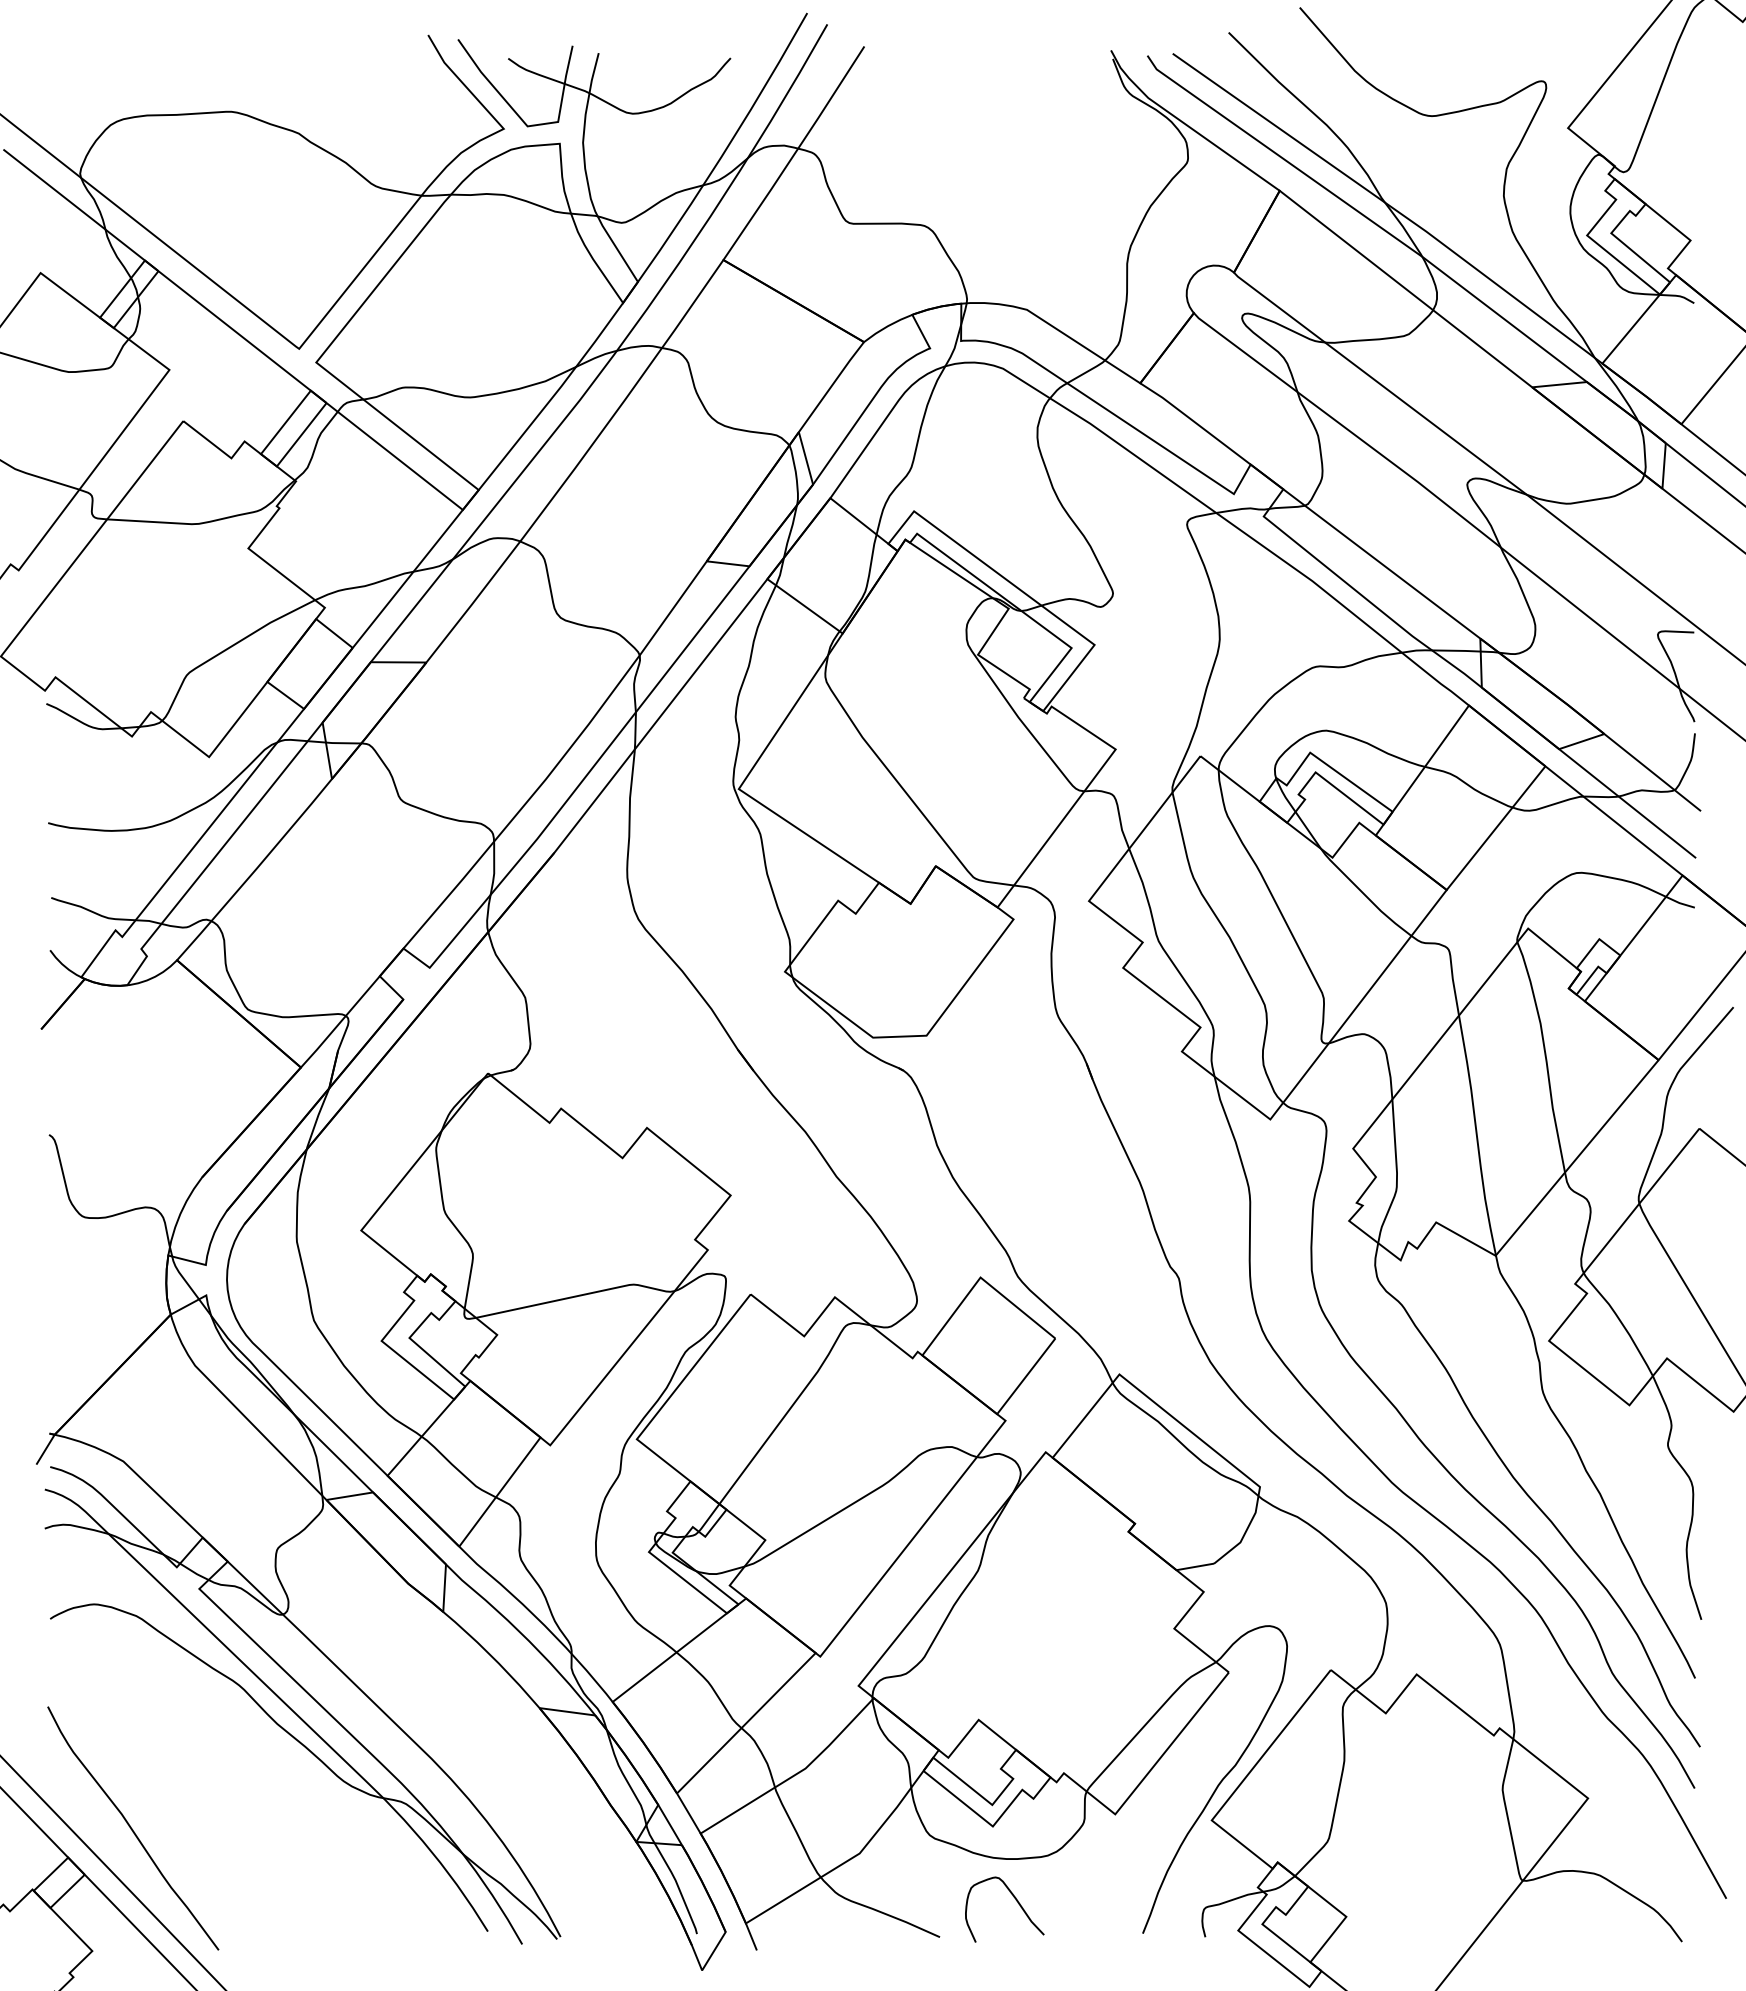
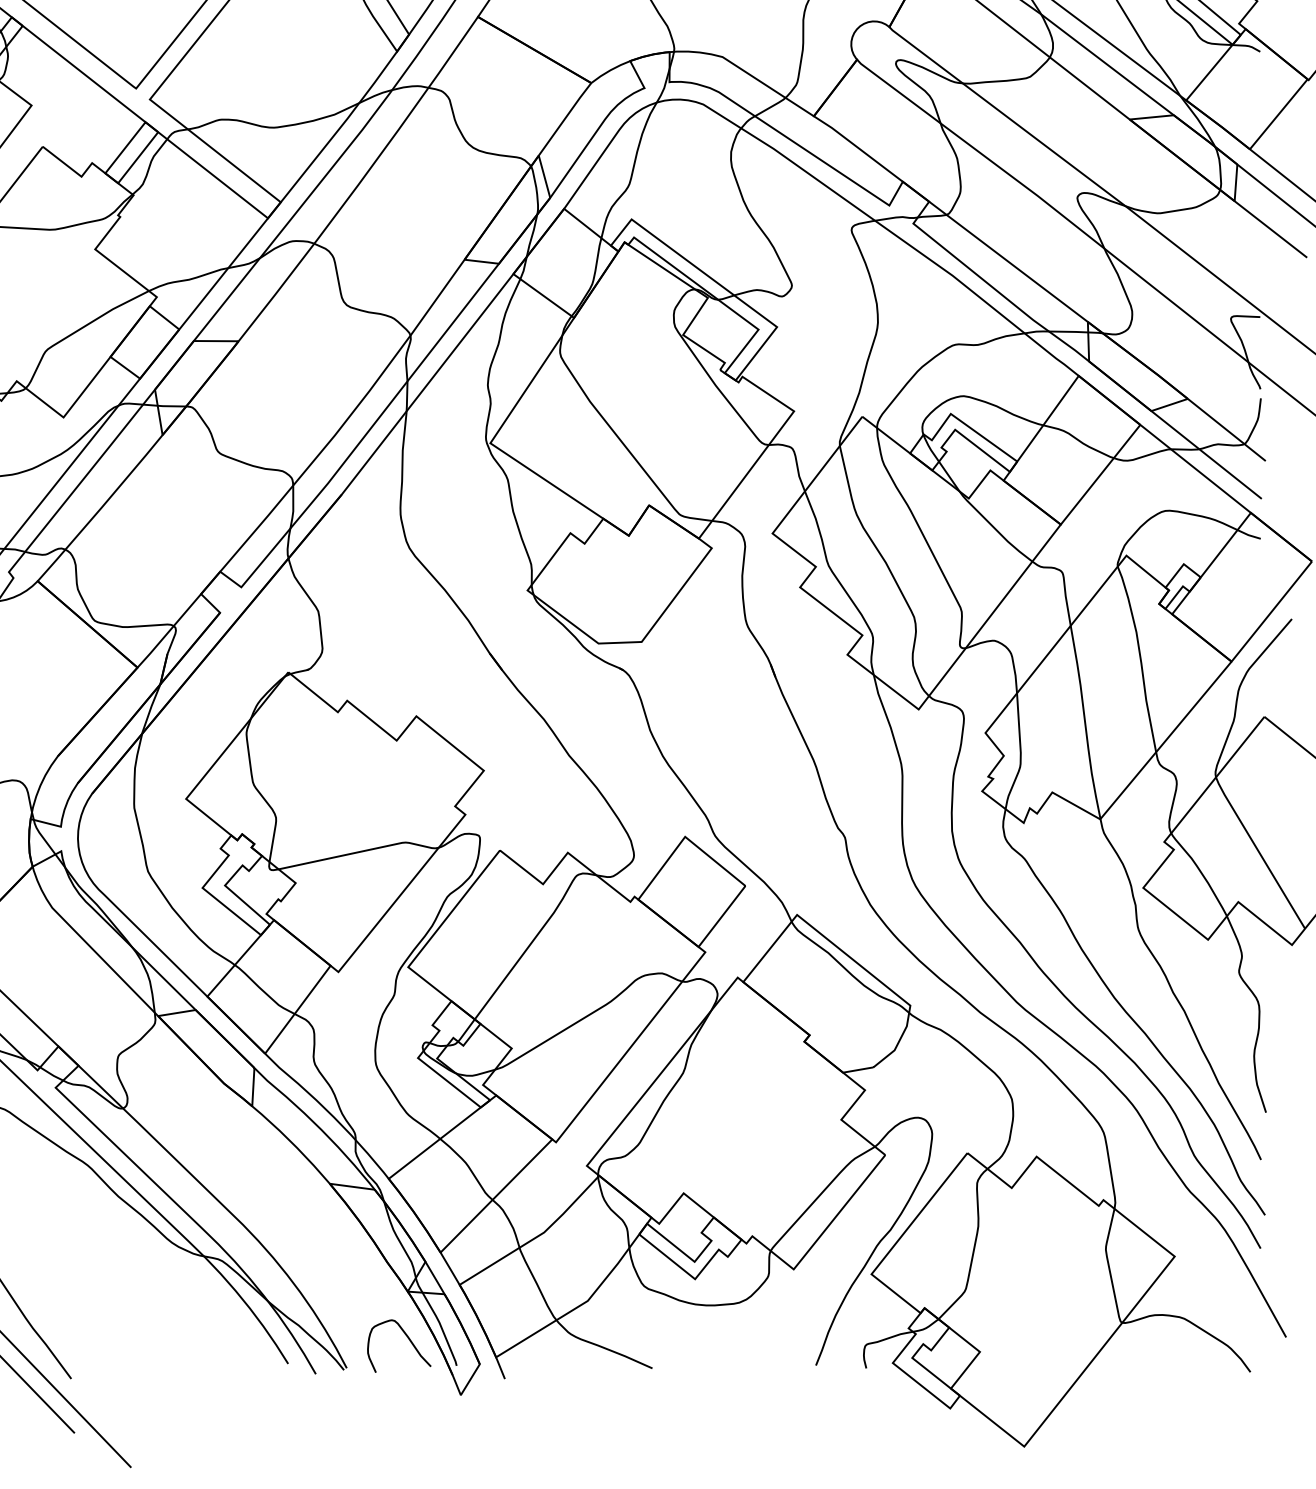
curve: (1015, 1900) -> (407, 1338), moved

